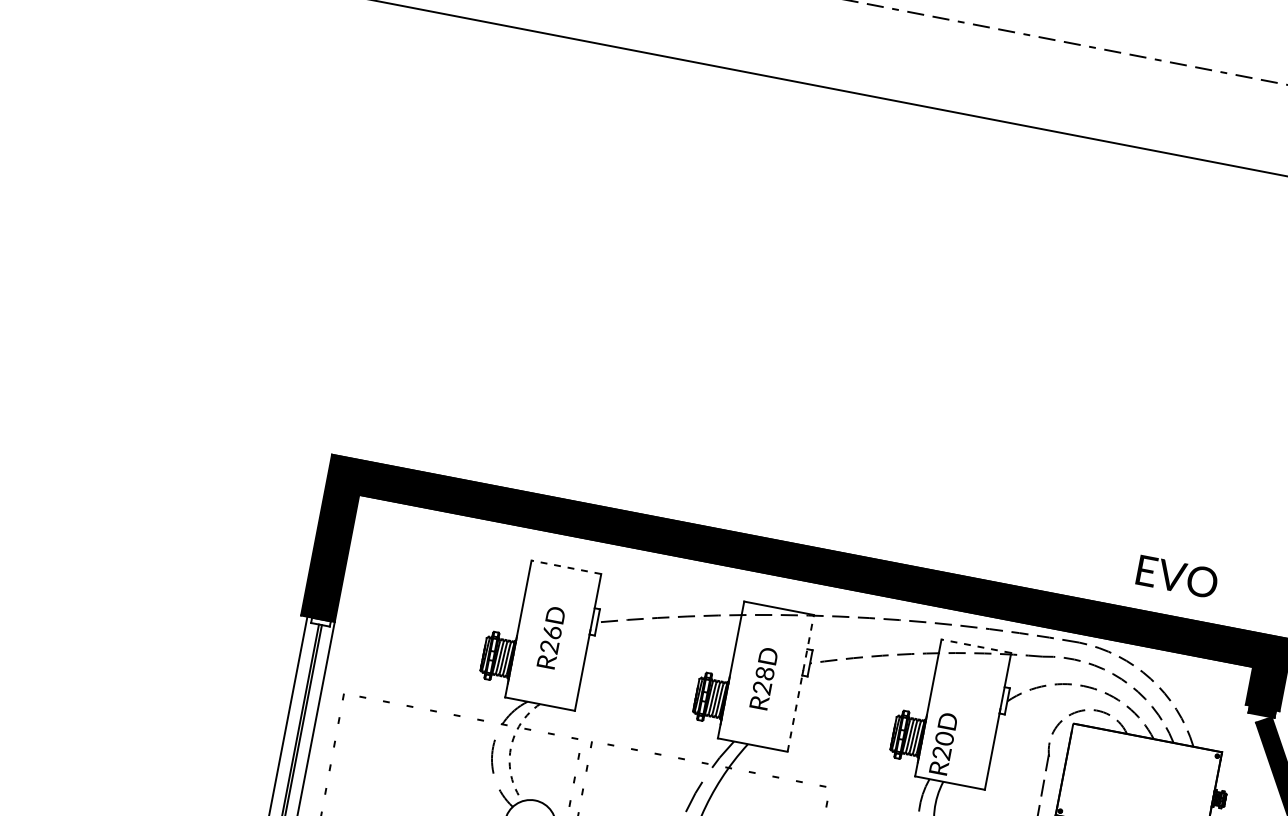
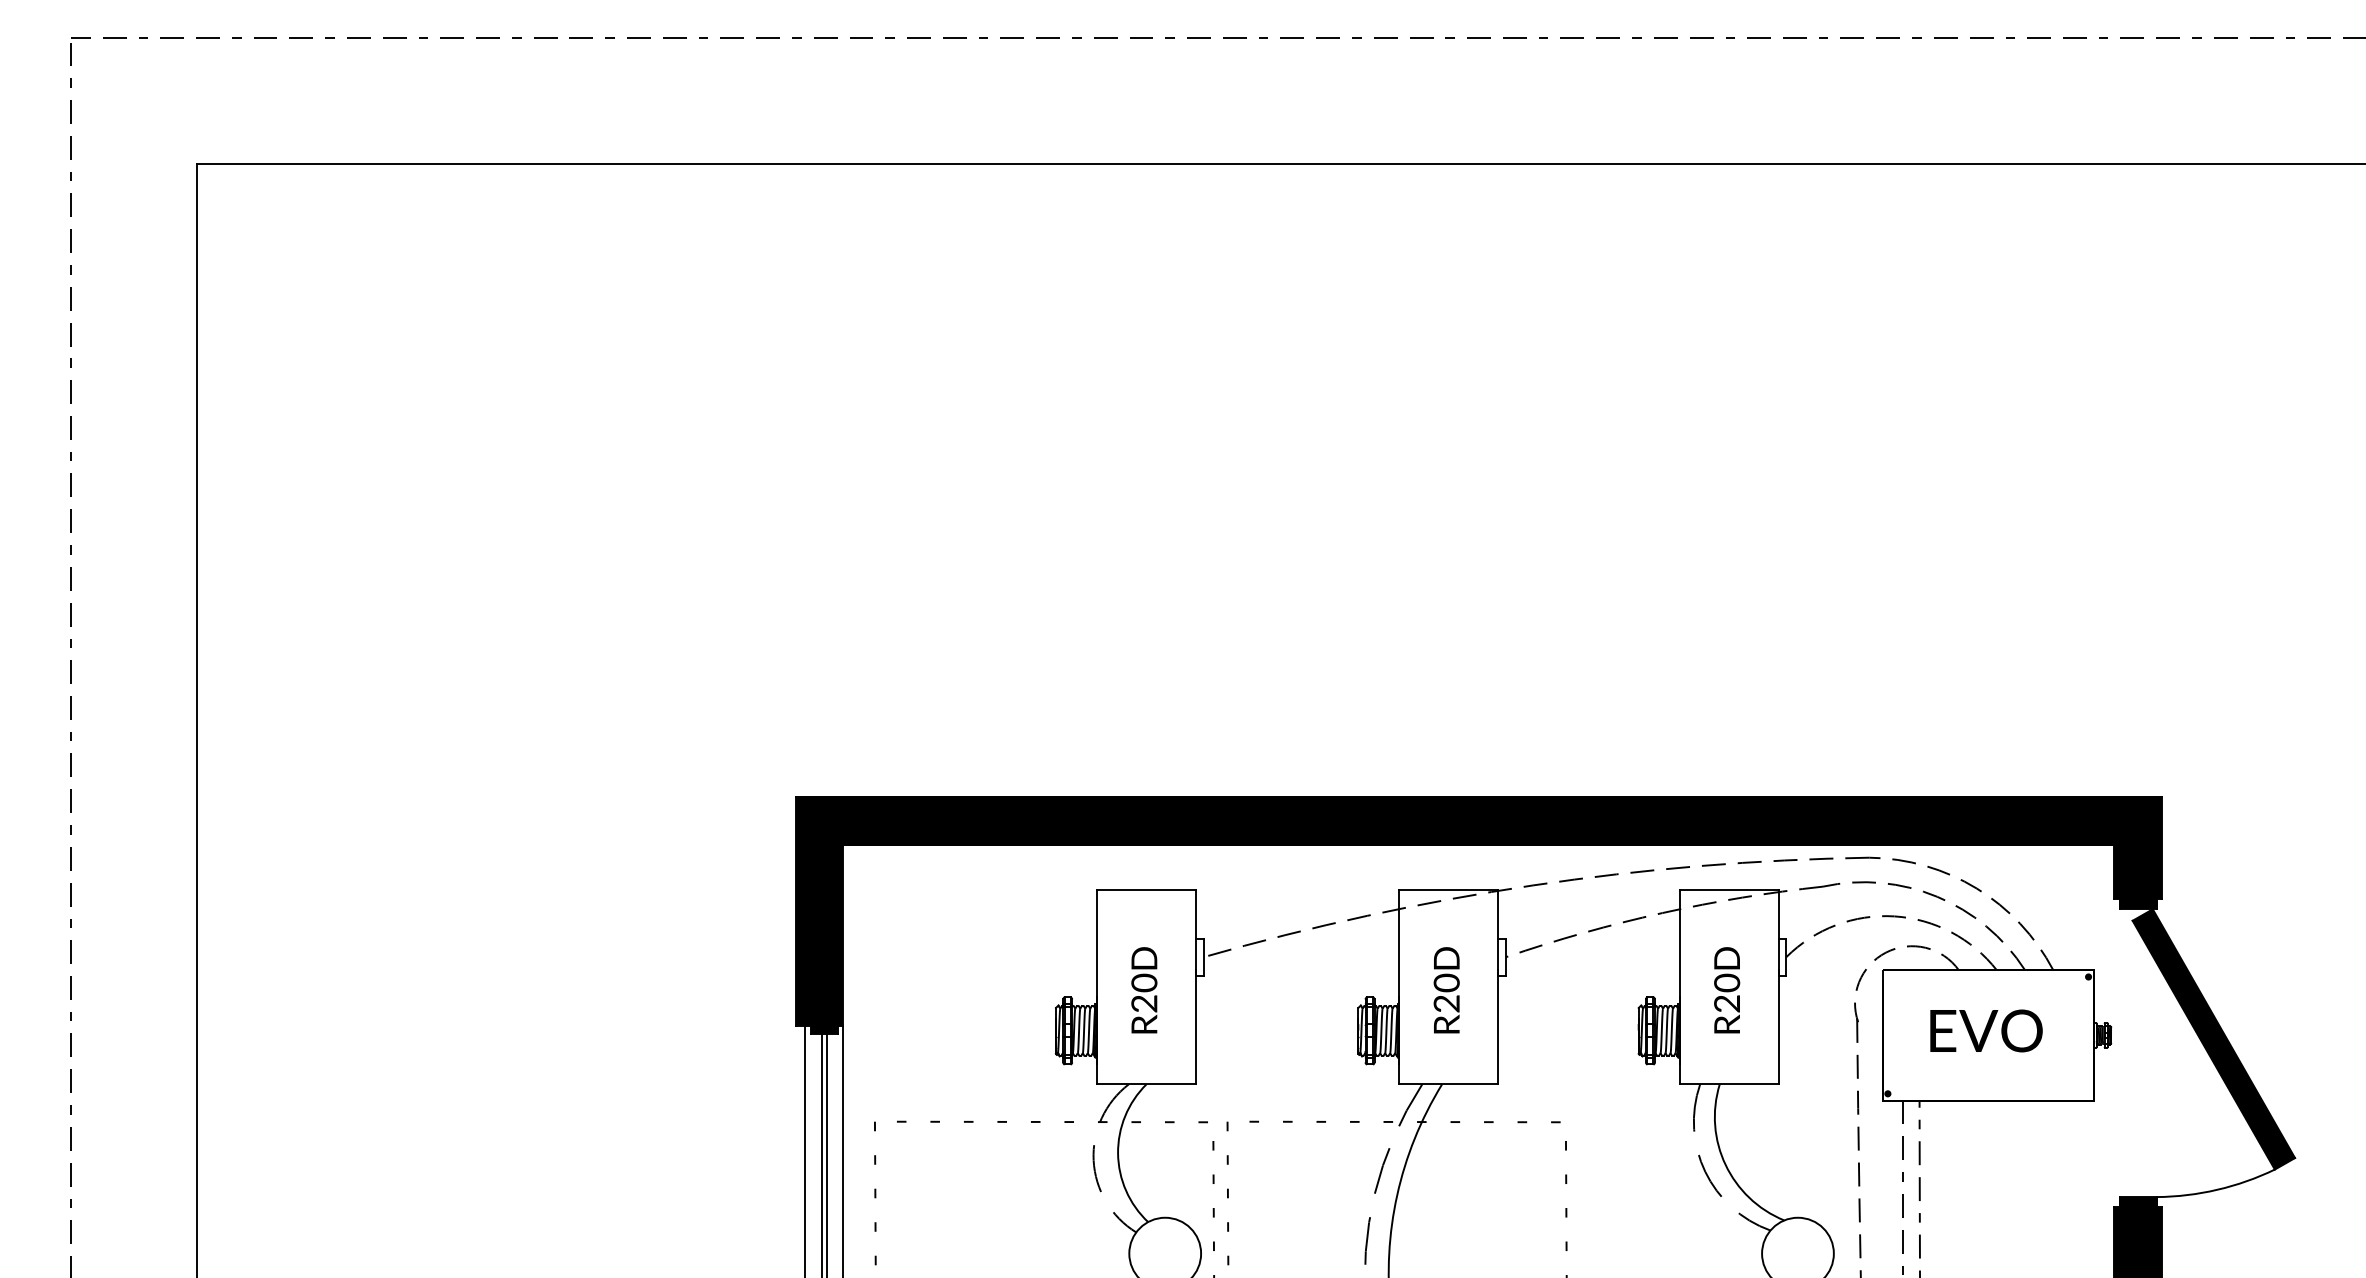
line: (566, 567) -> (1146, 889), dashed -> solid
text: (1177, 576) -> (1986, 1030), moved
fill: (321, 621) -> (824, 1029), added
text: (551, 632) -> (1143, 982), R26D -> R20D
line: (976, 646) -> (1729, 889), dashed -> solid
text: (764, 673) -> (1446, 982), R28D -> R20D
line: (800, 682) -> (1498, 986), dashed -> solid
text: (943, 744) -> (1727, 990), moved
arc: (511, 748) -> (1118, 1153), dashed -> solid

